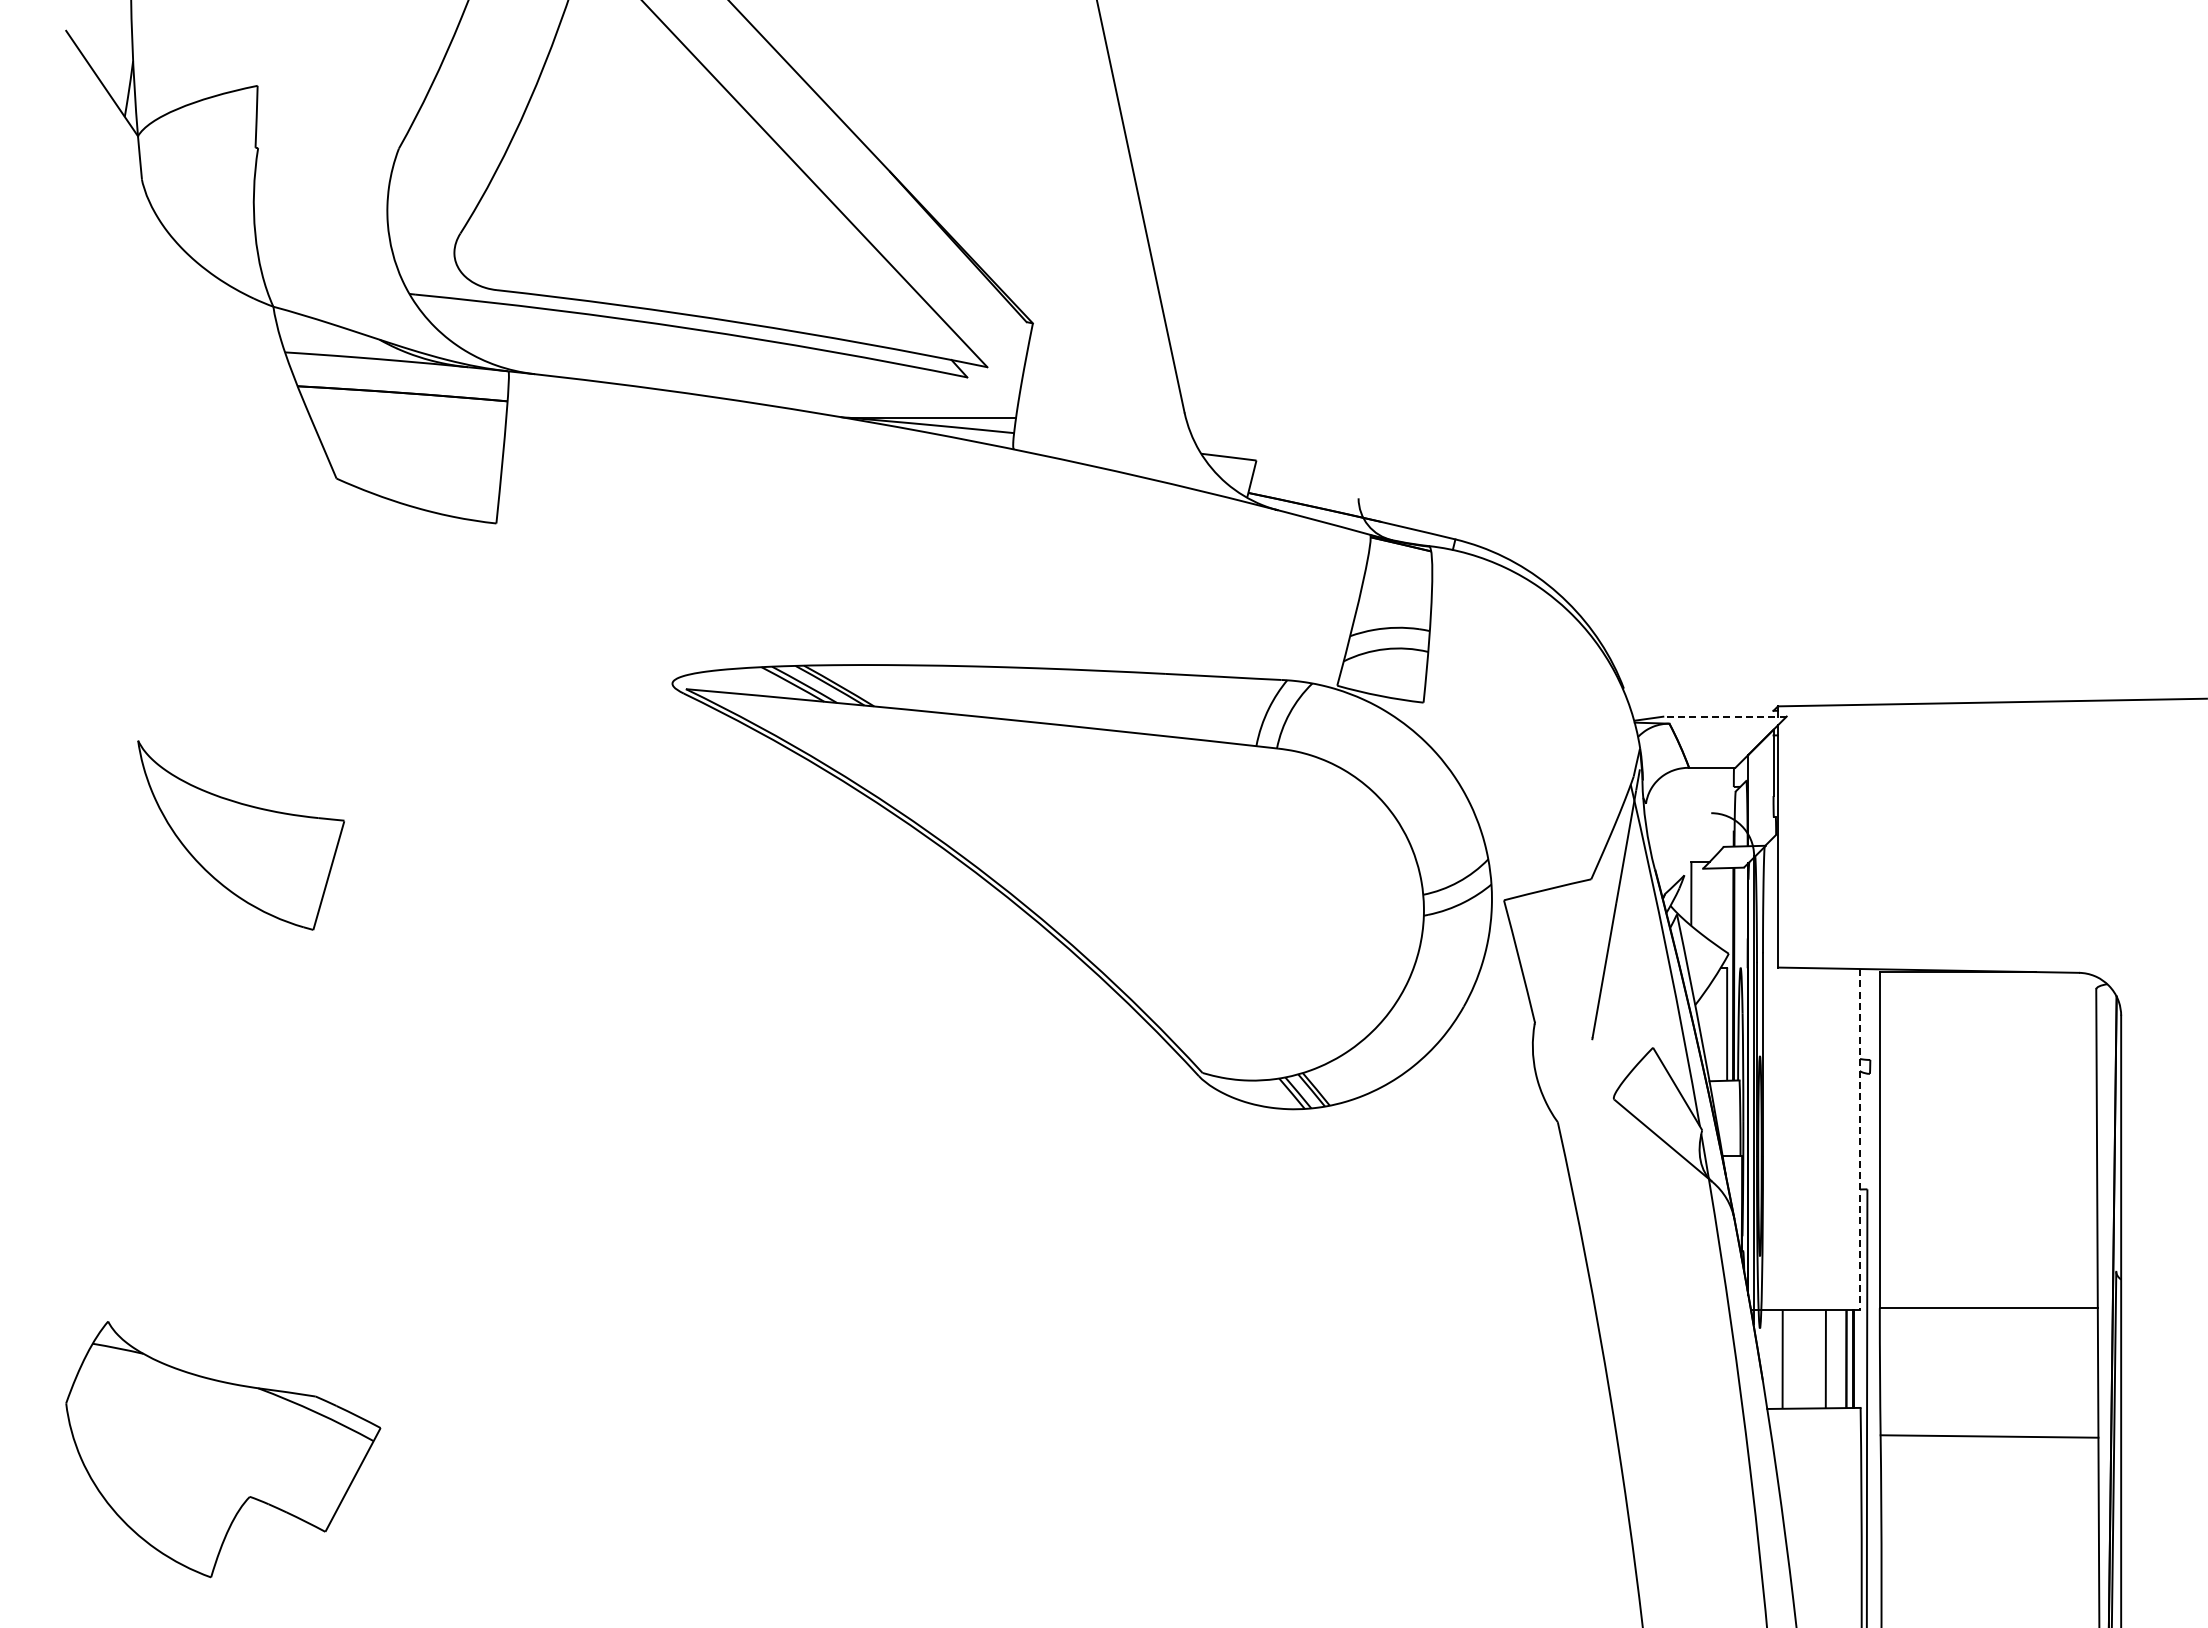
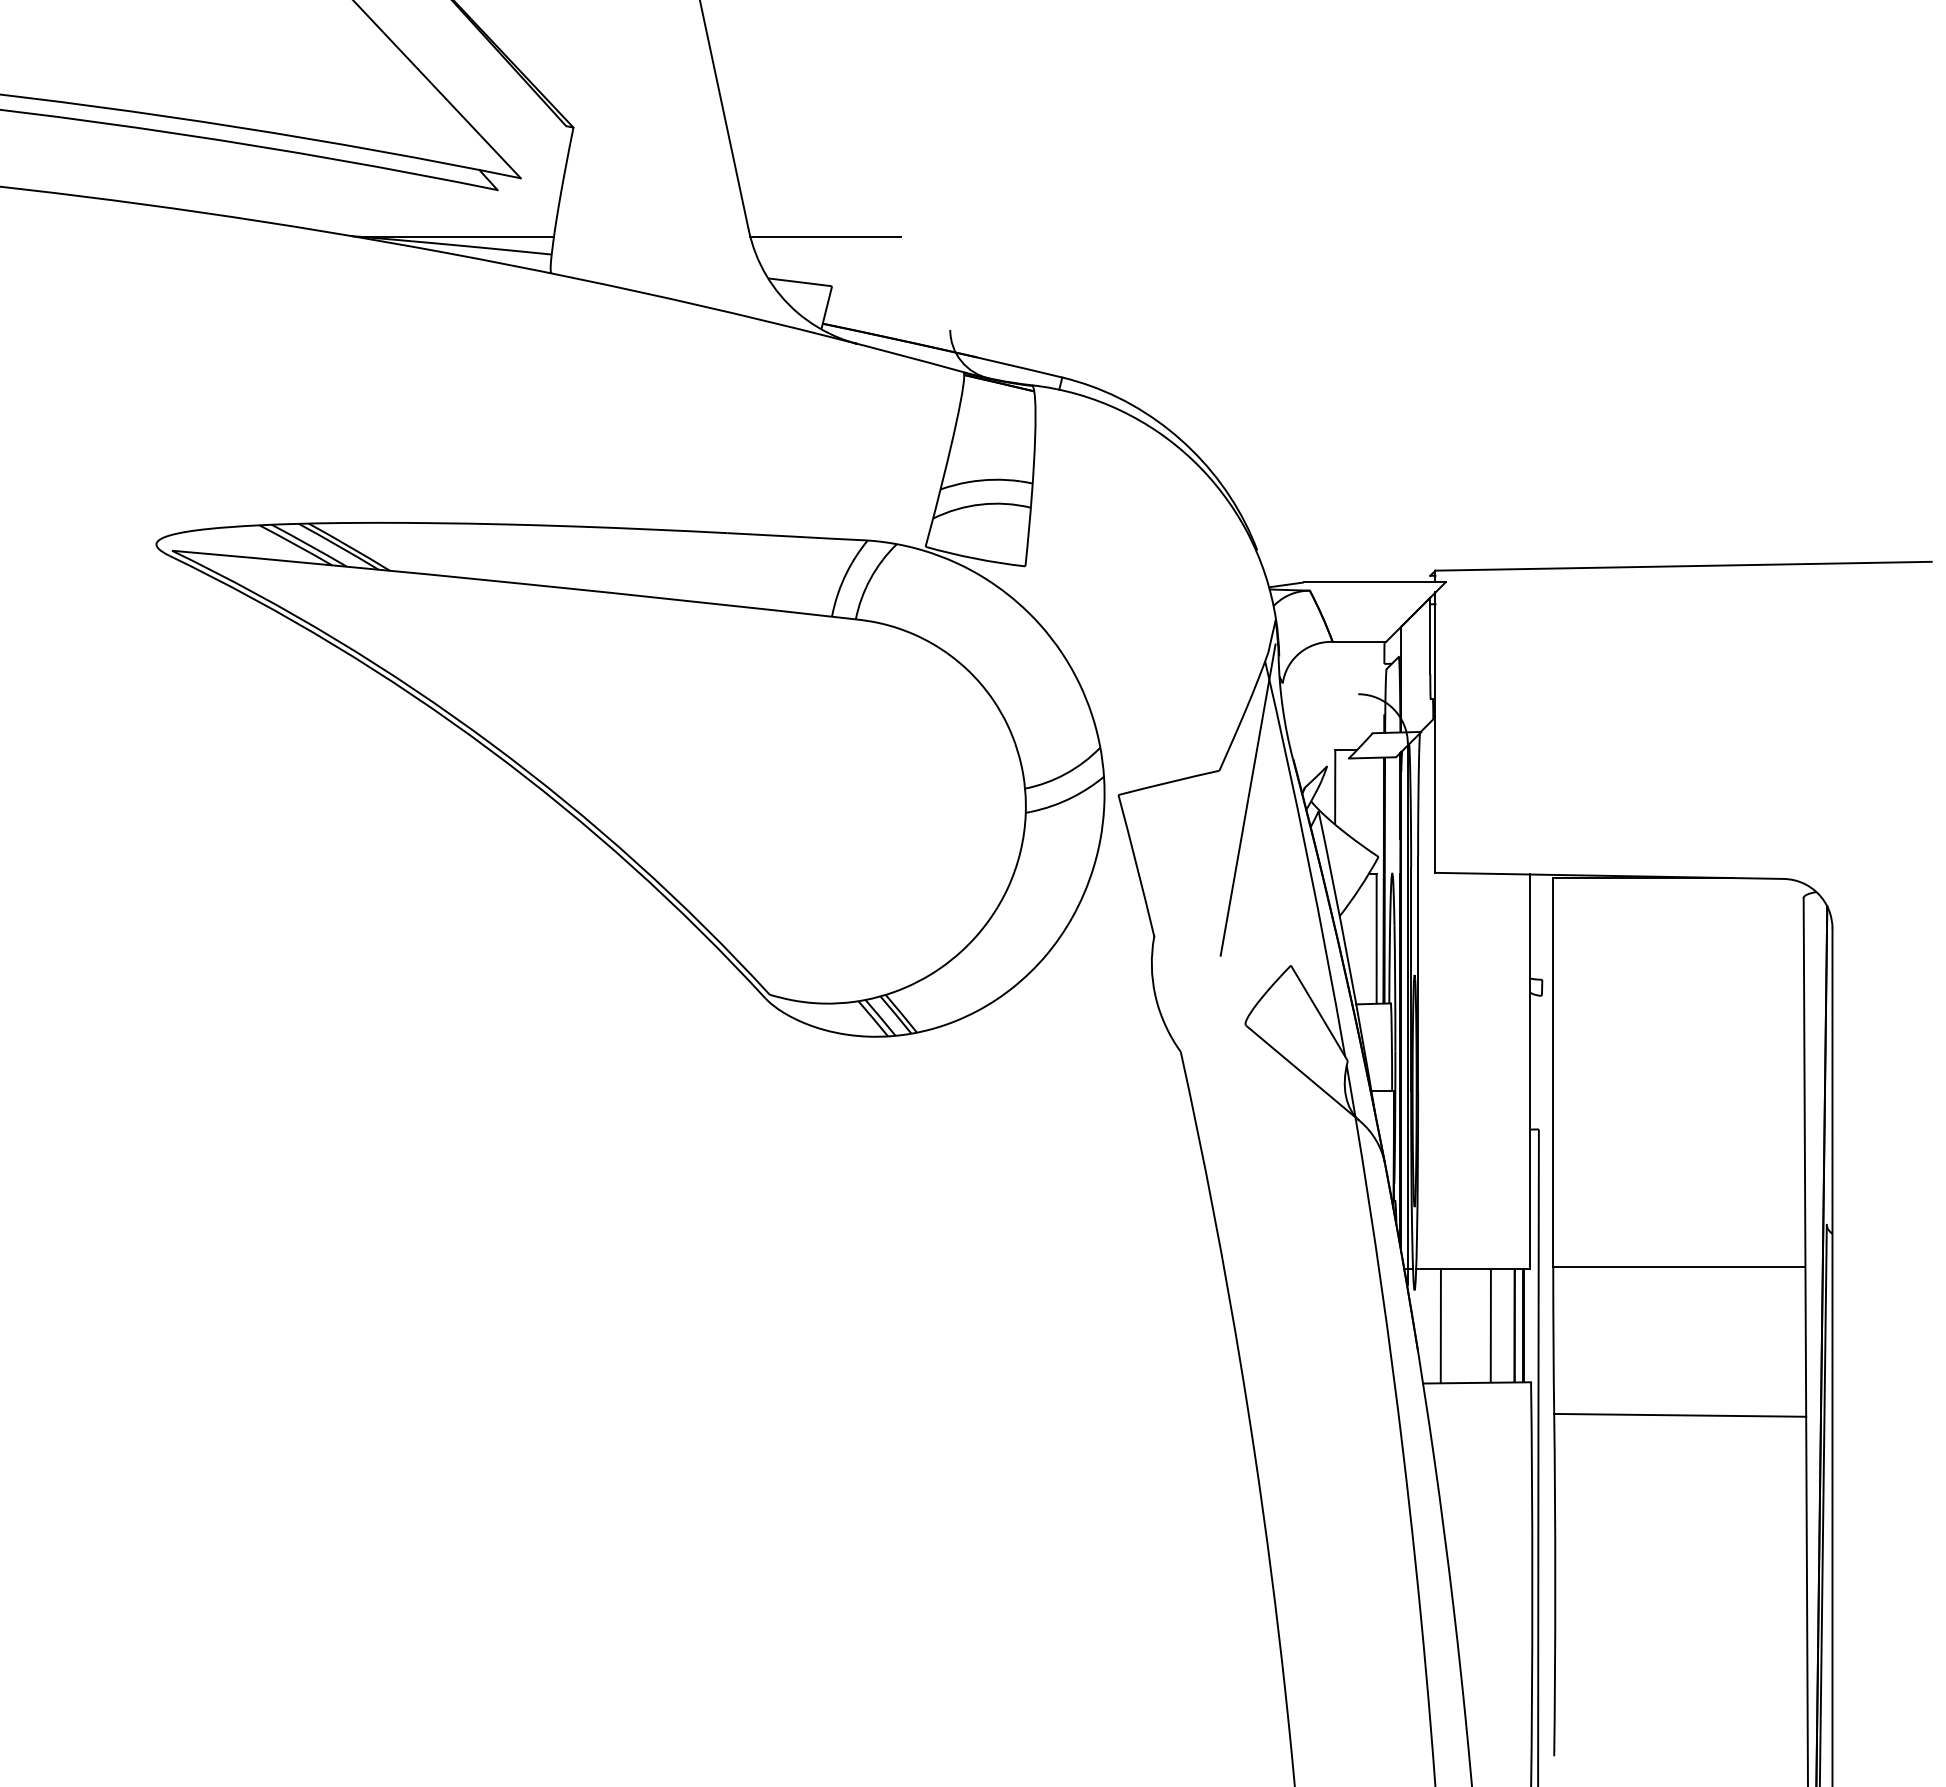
line: (1250, 417) -> (825, 236), added
line: (1725, 716) -> (1374, 582), dashed -> solid
line: (1860, 1139) -> (1530, 1071), dashed -> solid

